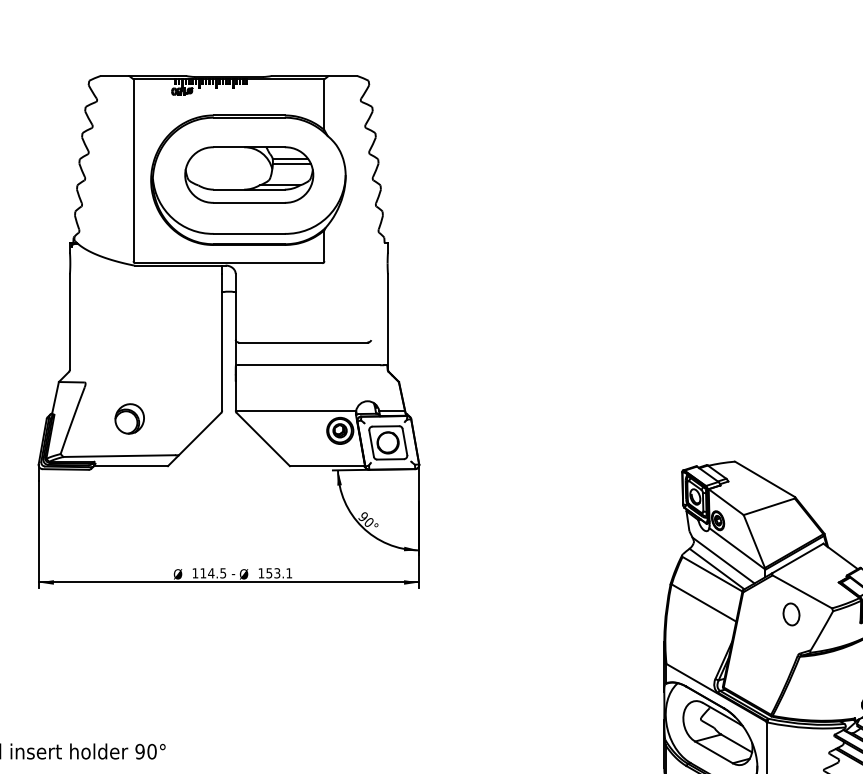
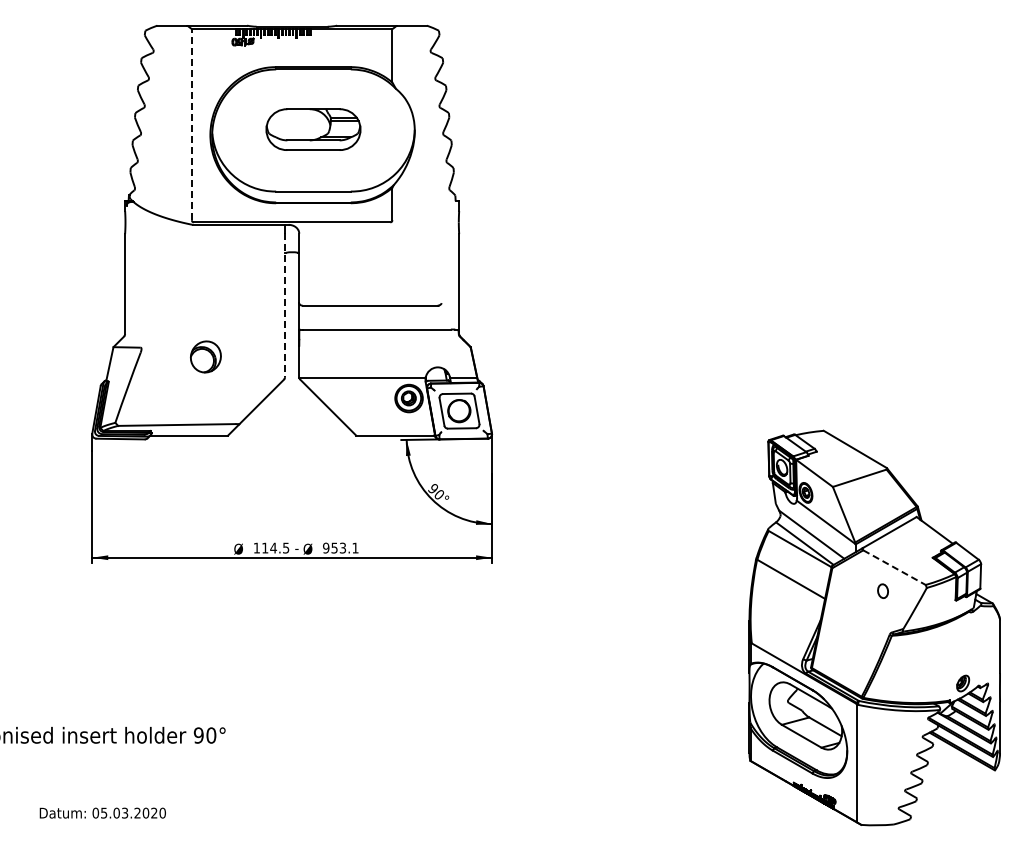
line: (133, 170) -> (191, 124), solid -> dashed
part: (249, 174) -> (313, 129), size x0.7
line: (222, 342) -> (285, 305), solid -> dashed
part: (129, 418) -> (205, 356), moved
text: (261, 572) -> (326, 547), 153.1 -> 953.1
line: (802, 591) -> (894, 567), solid -> dashed
part: (790, 613) -> (882, 590), size x0.6

